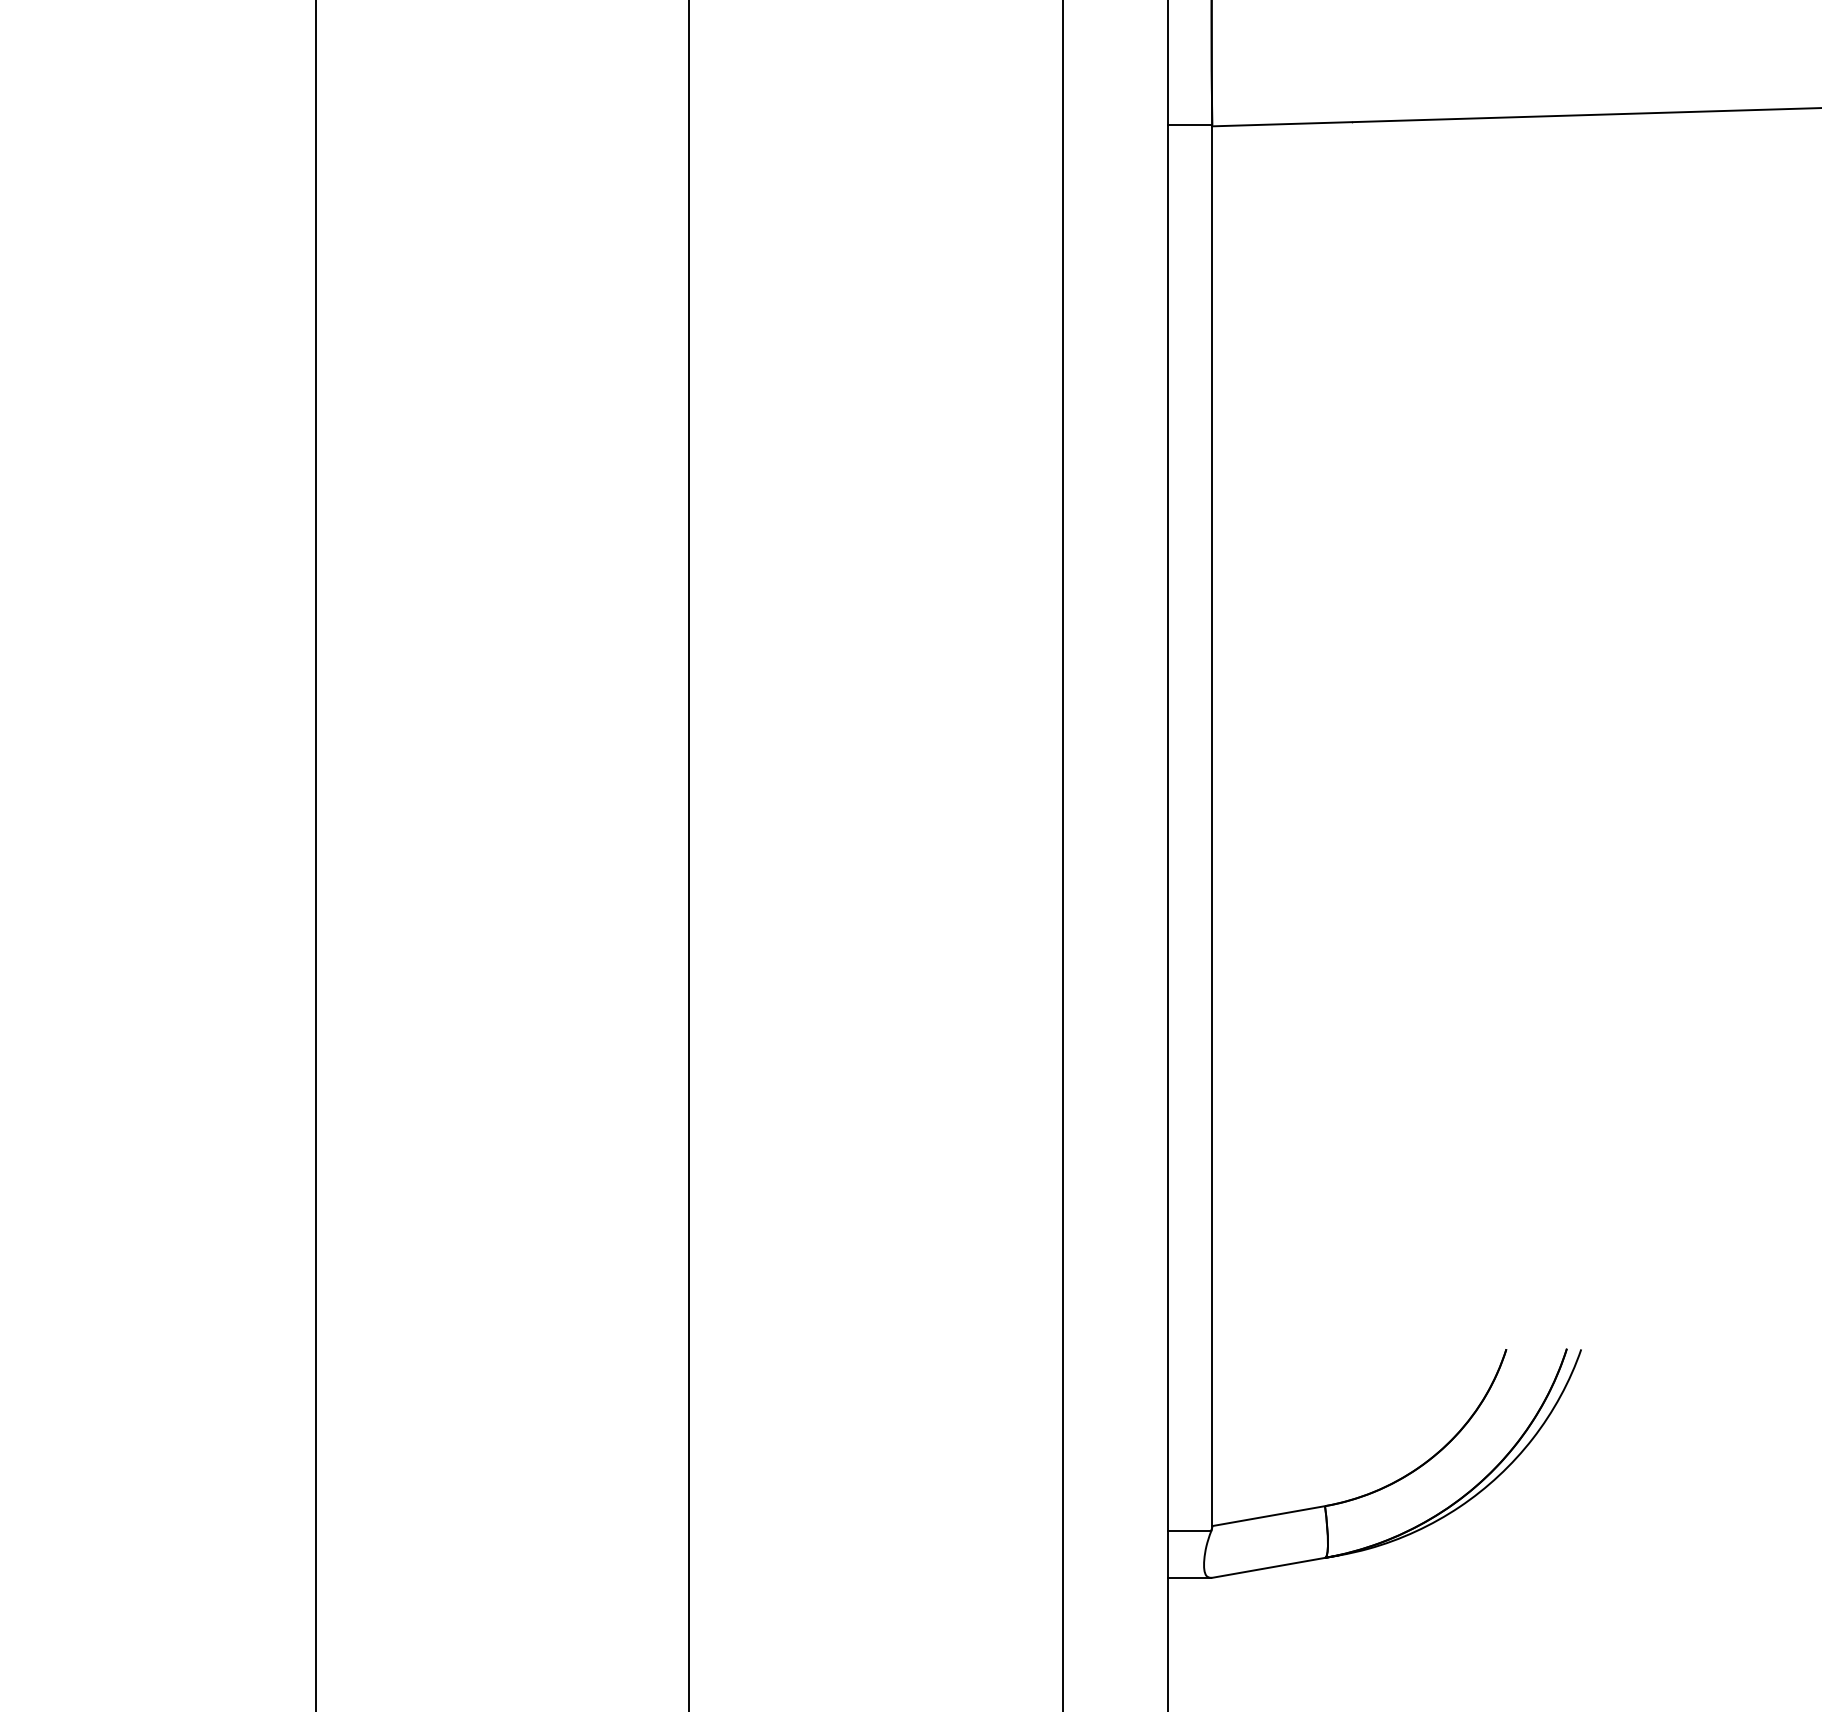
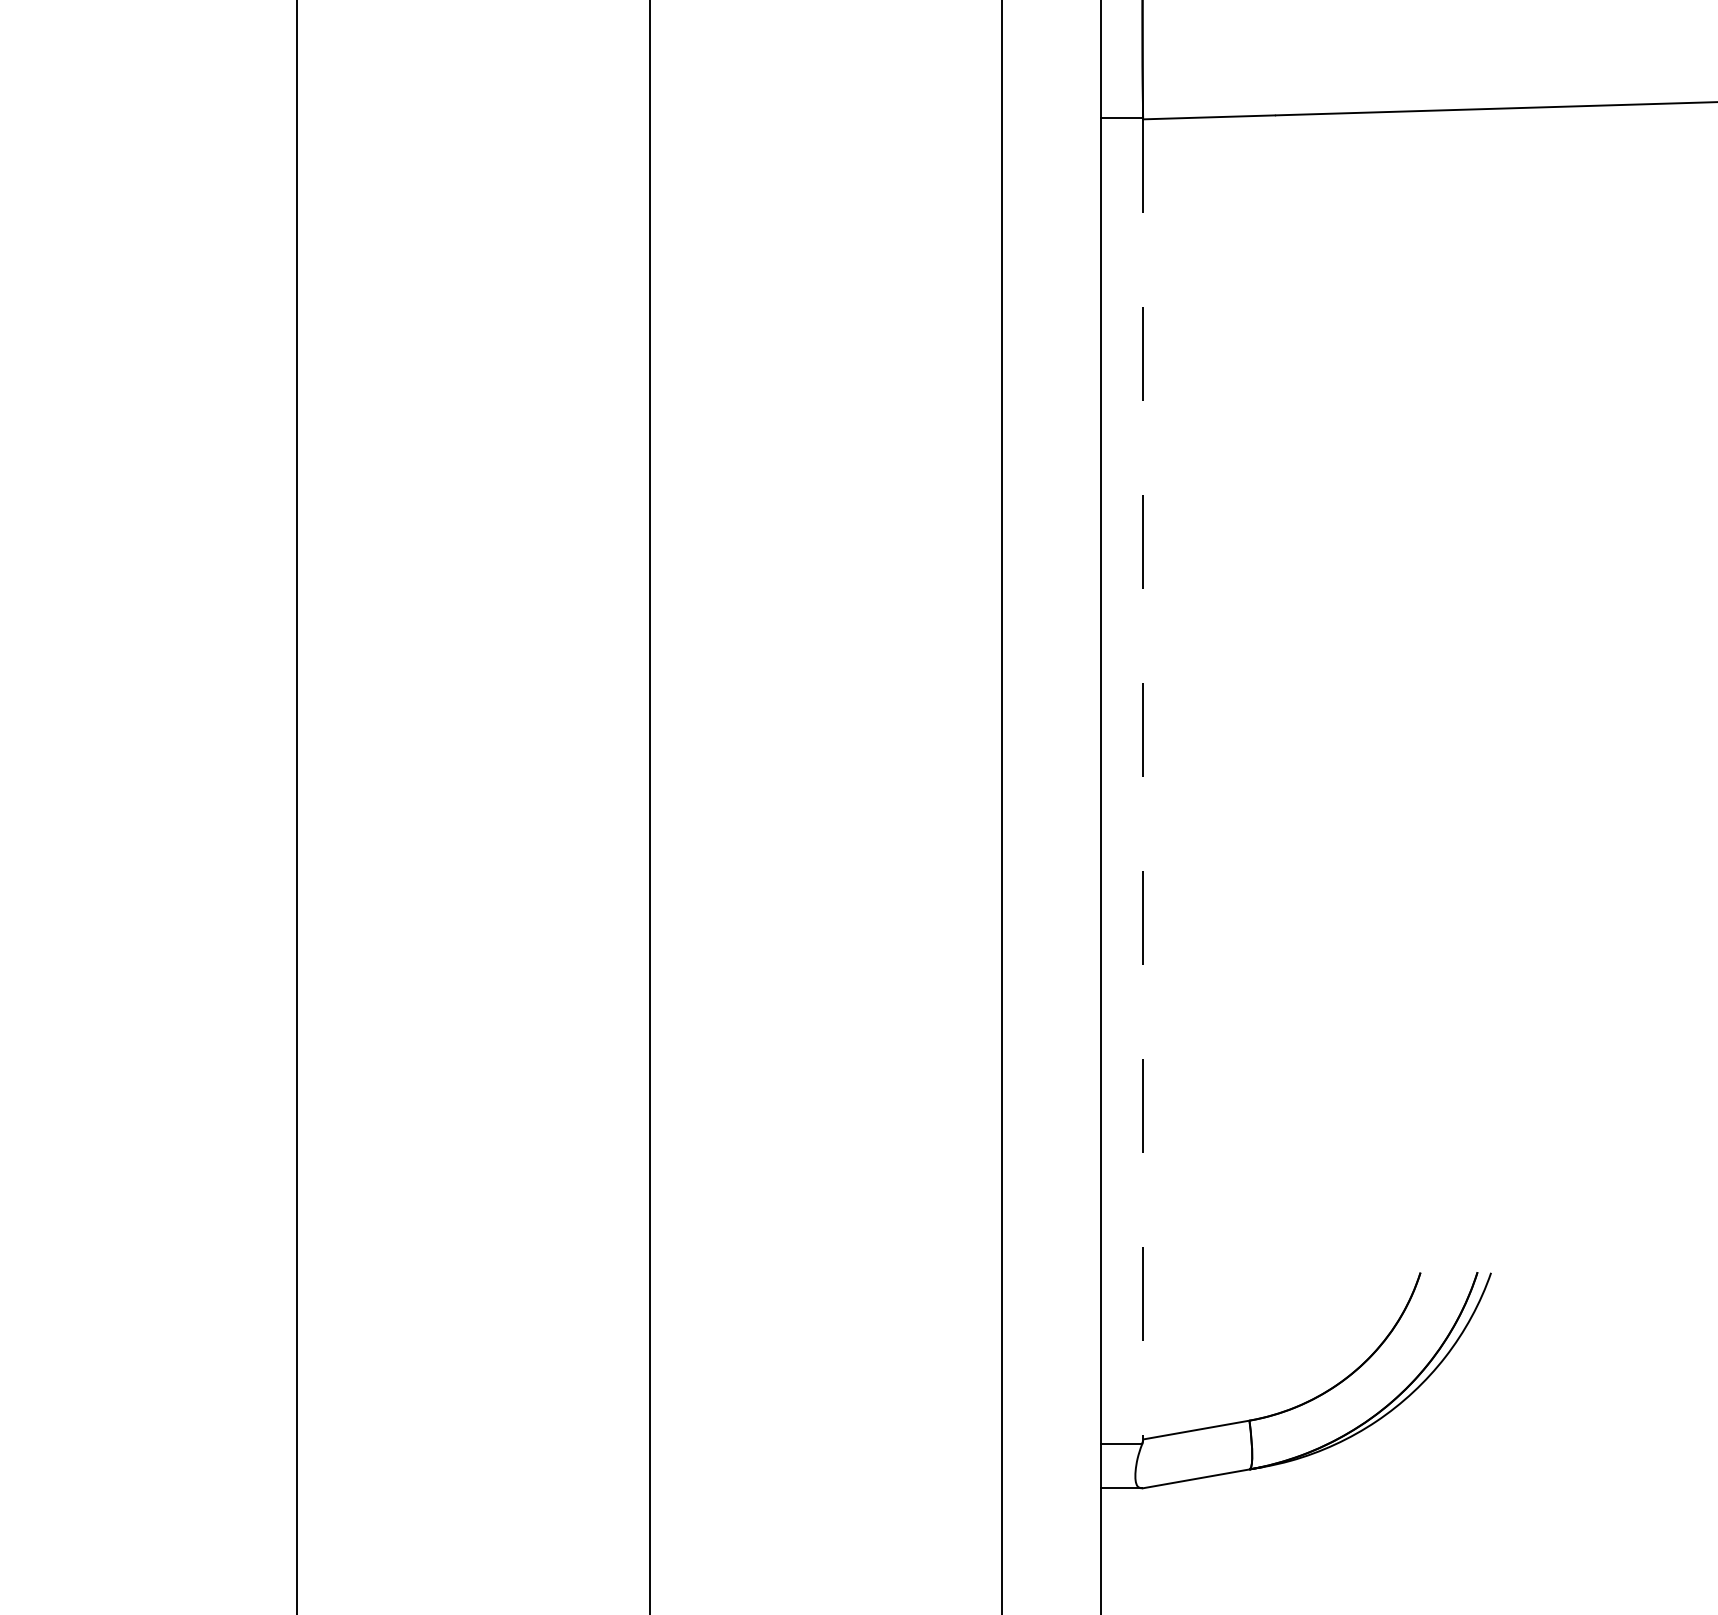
line: (1212, 826) -> (1143, 779), solid -> dashed

